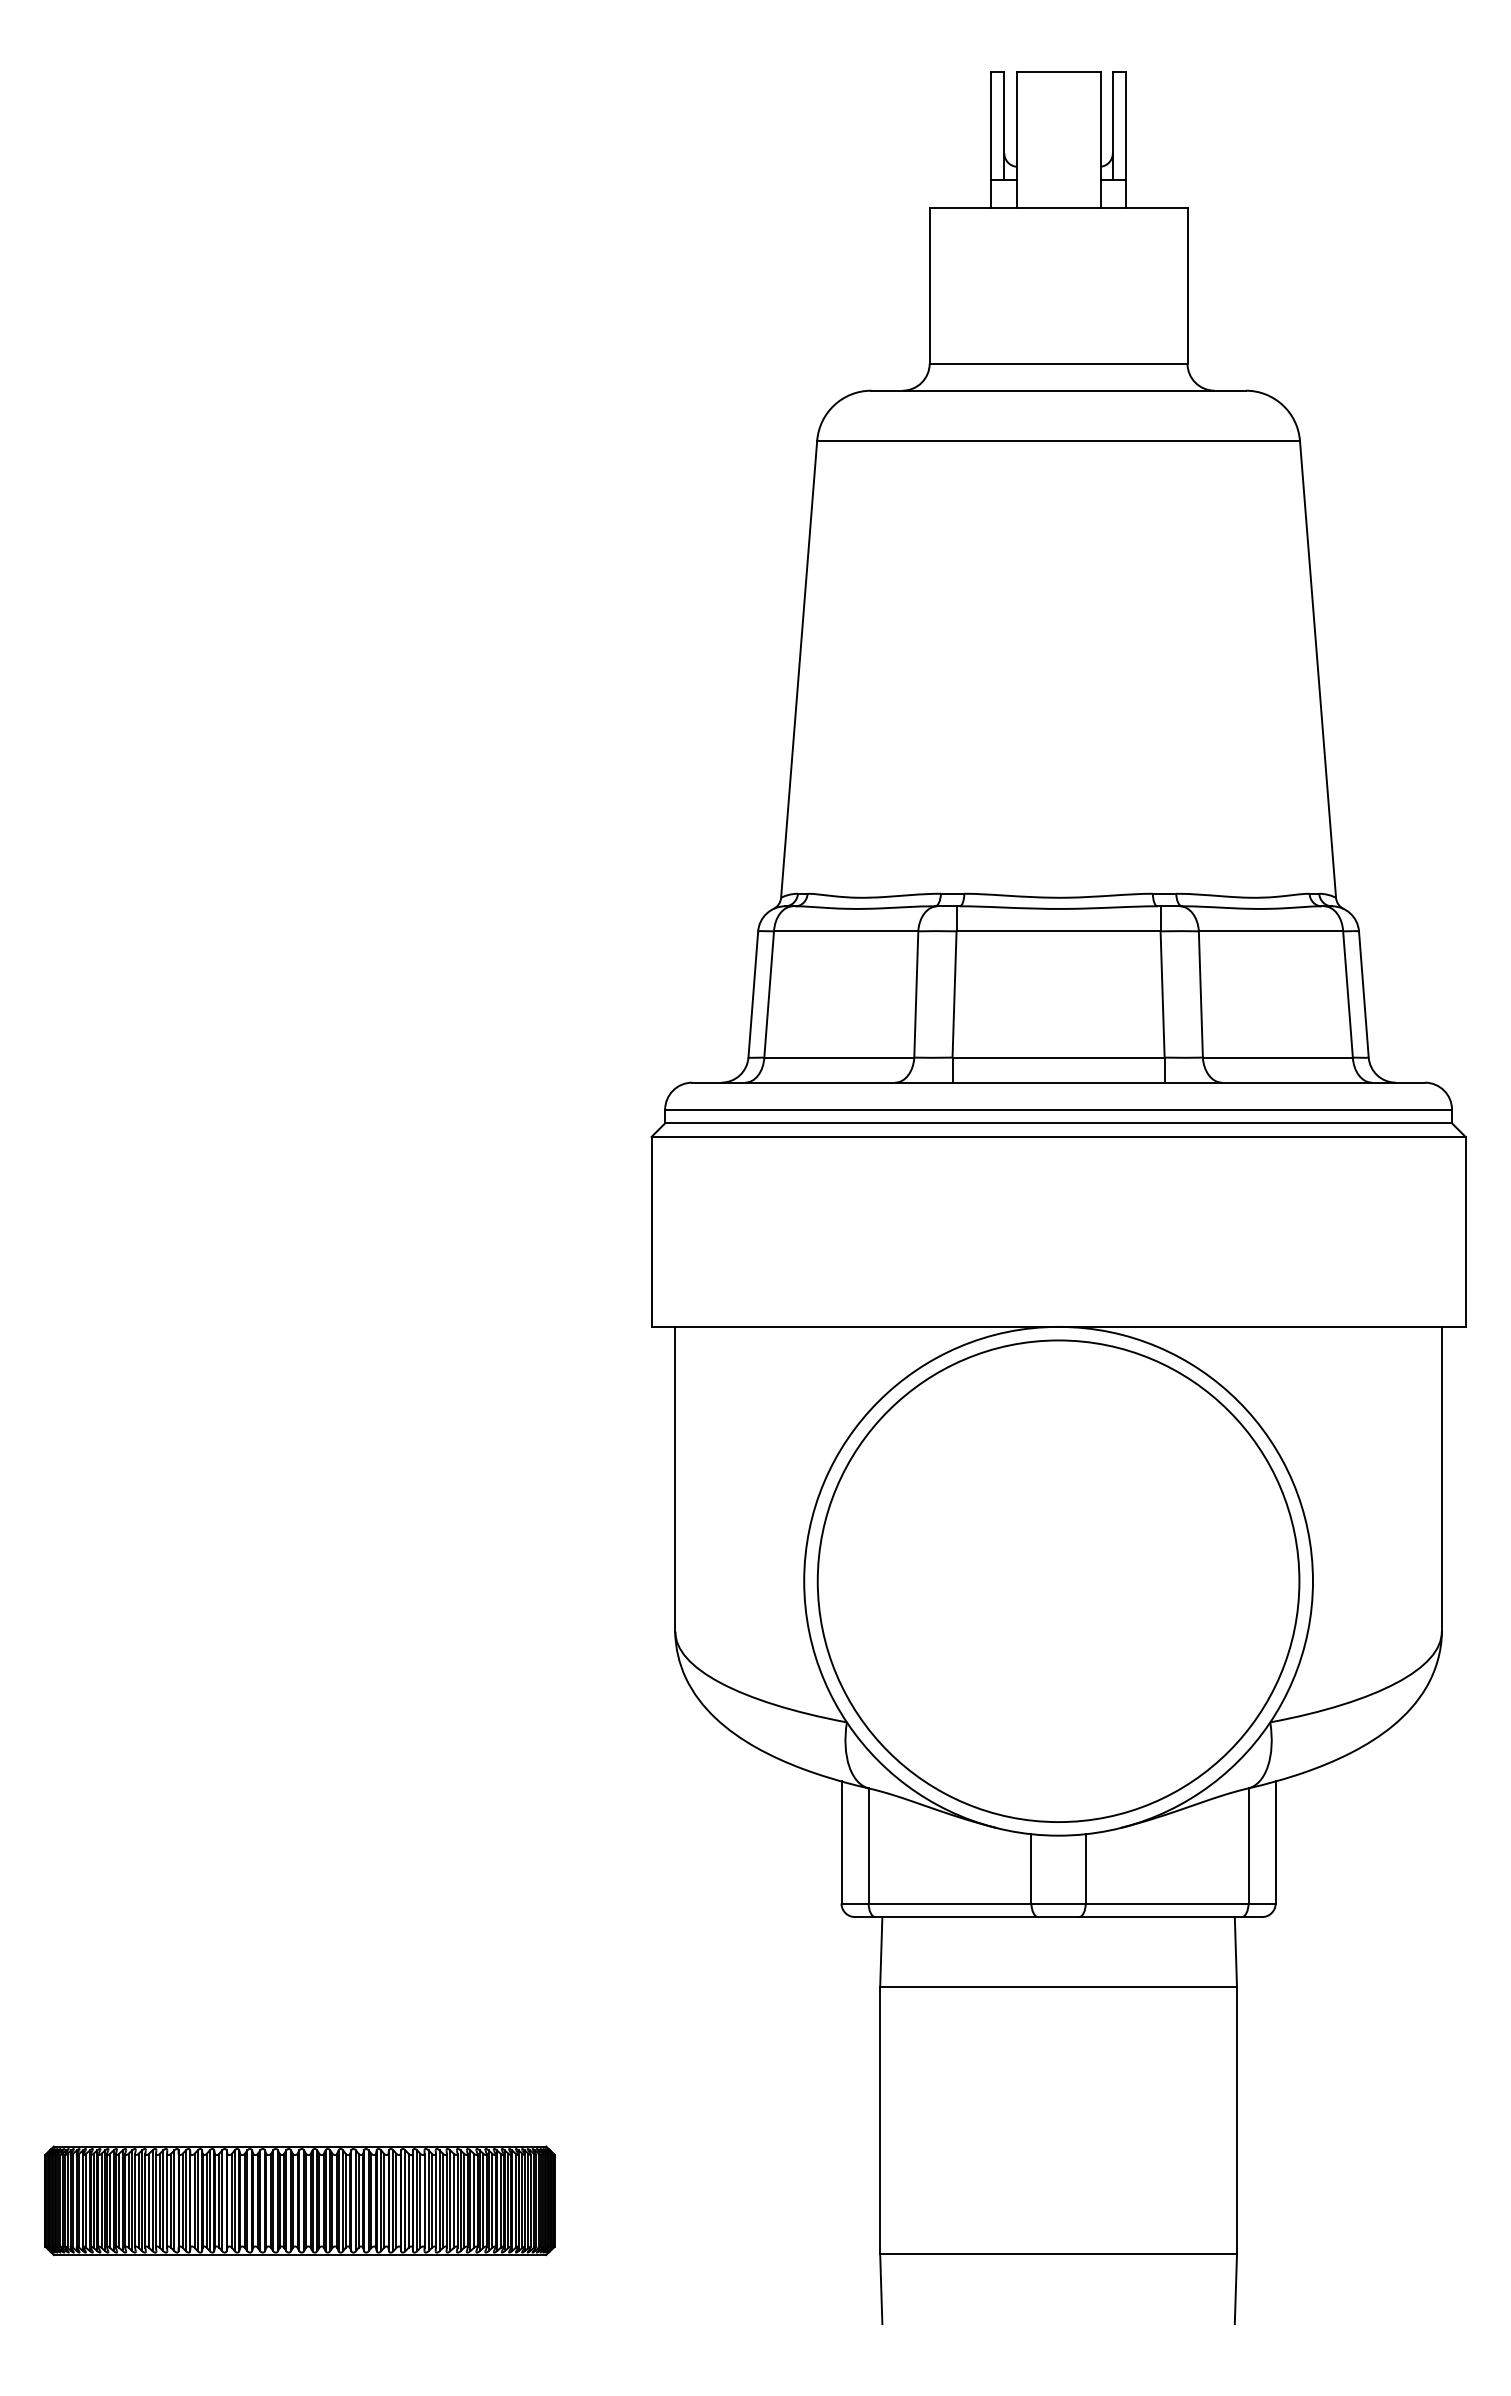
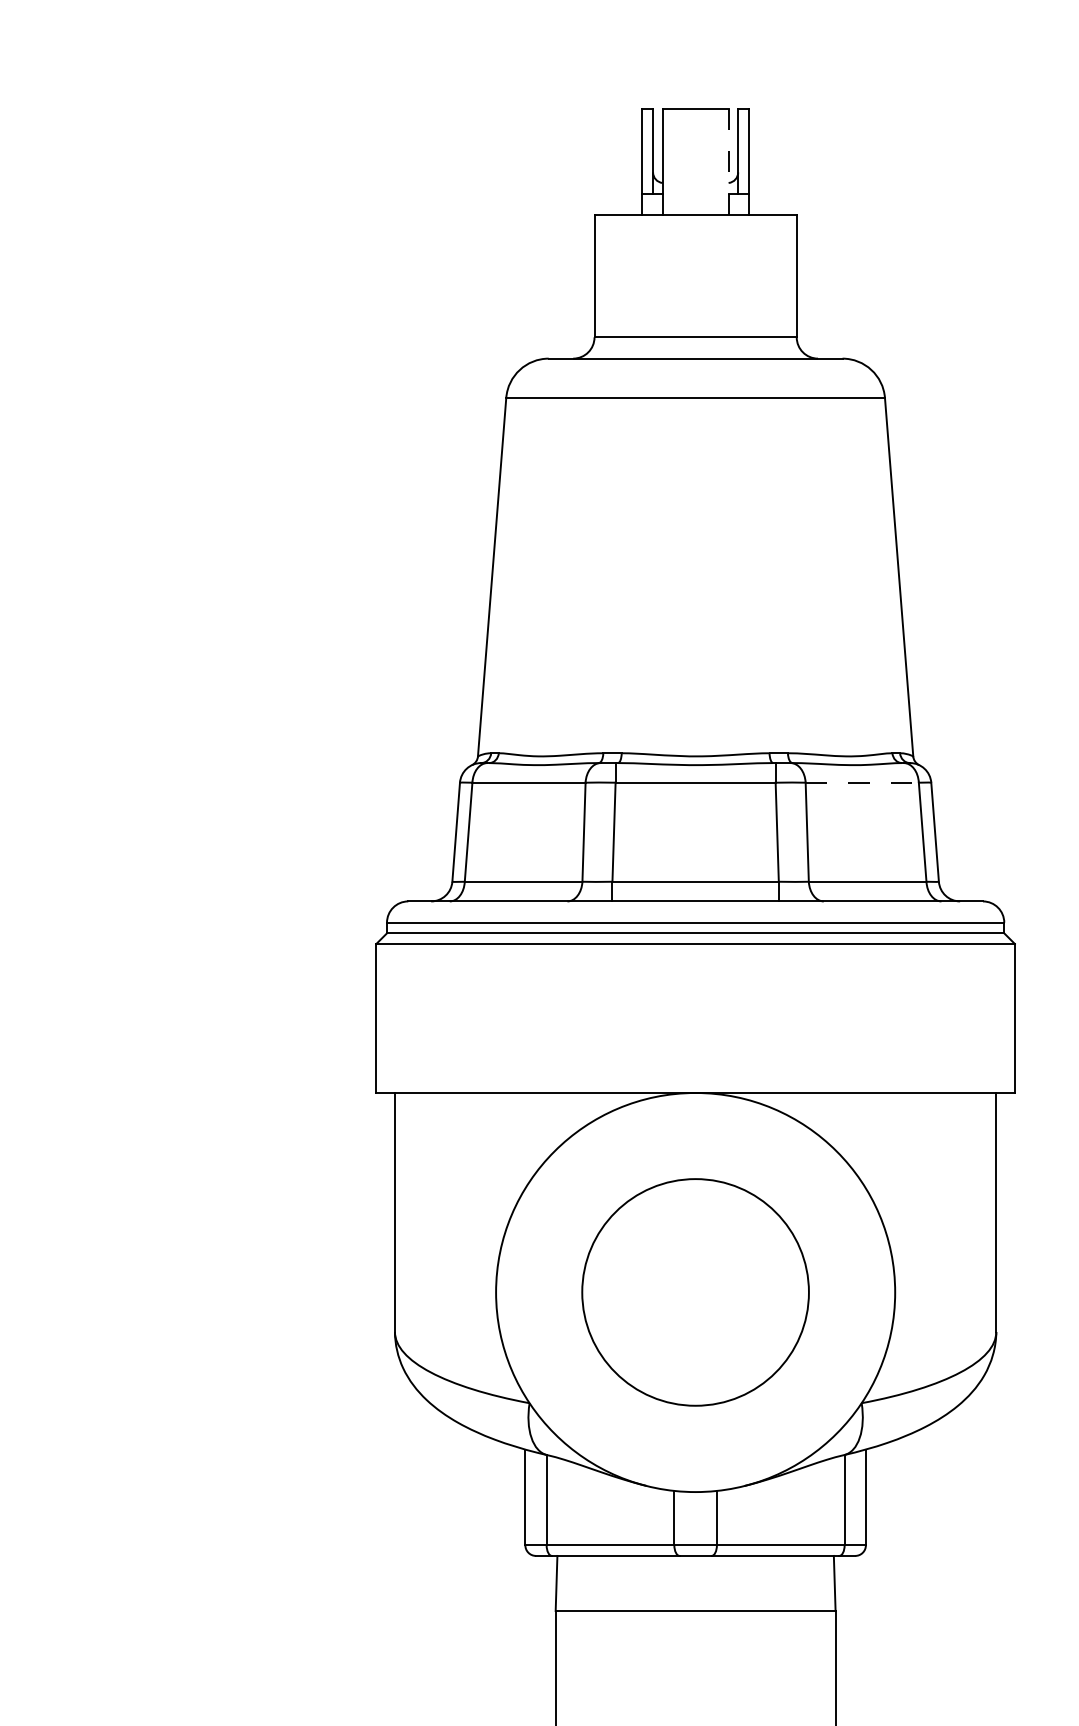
line: (1100, 139) -> (728, 161), solid -> dashed
line: (1271, 931) -> (862, 782), solid -> dashed
circle: (1058, 1580) -> (695, 1291), size x0.6

